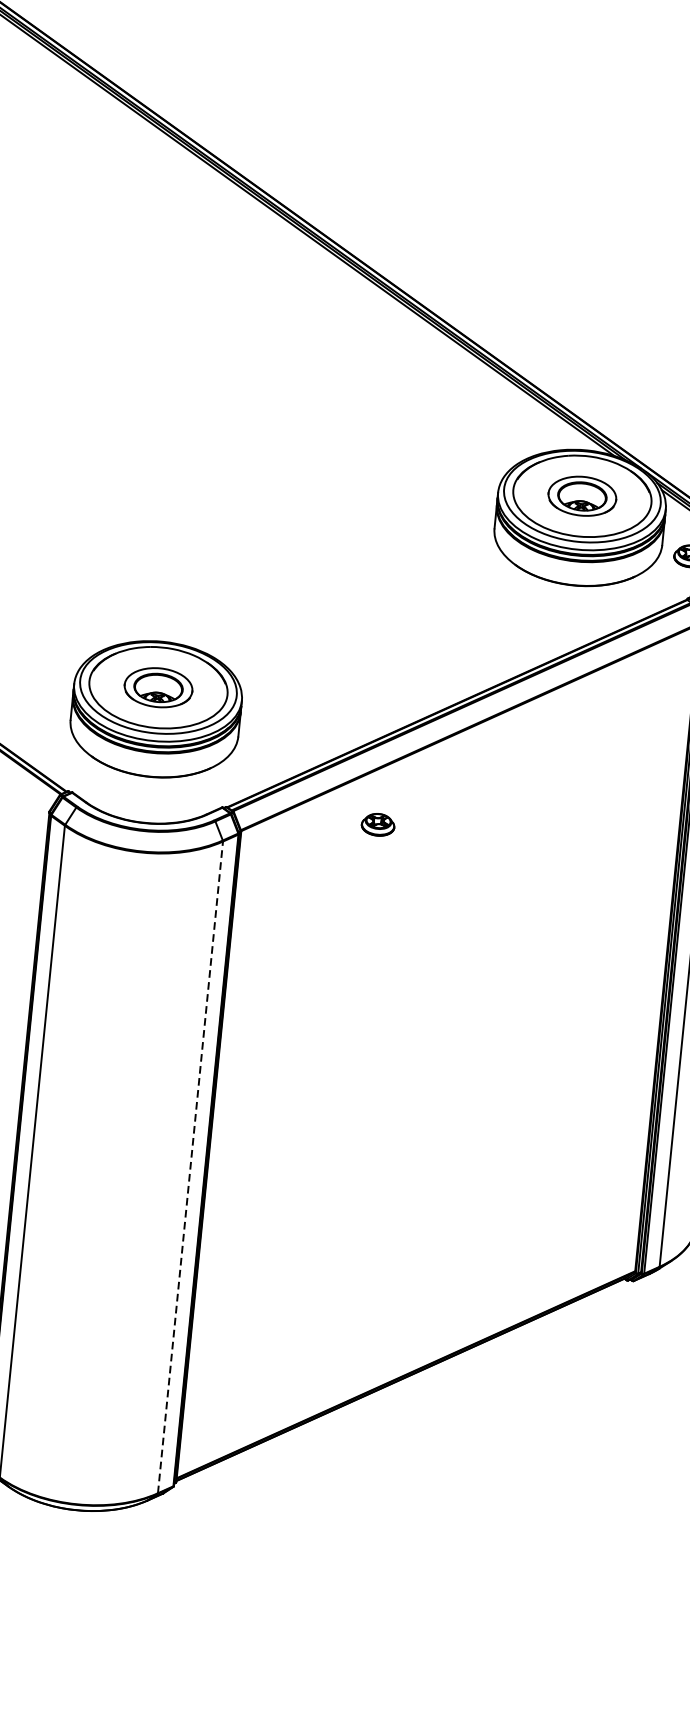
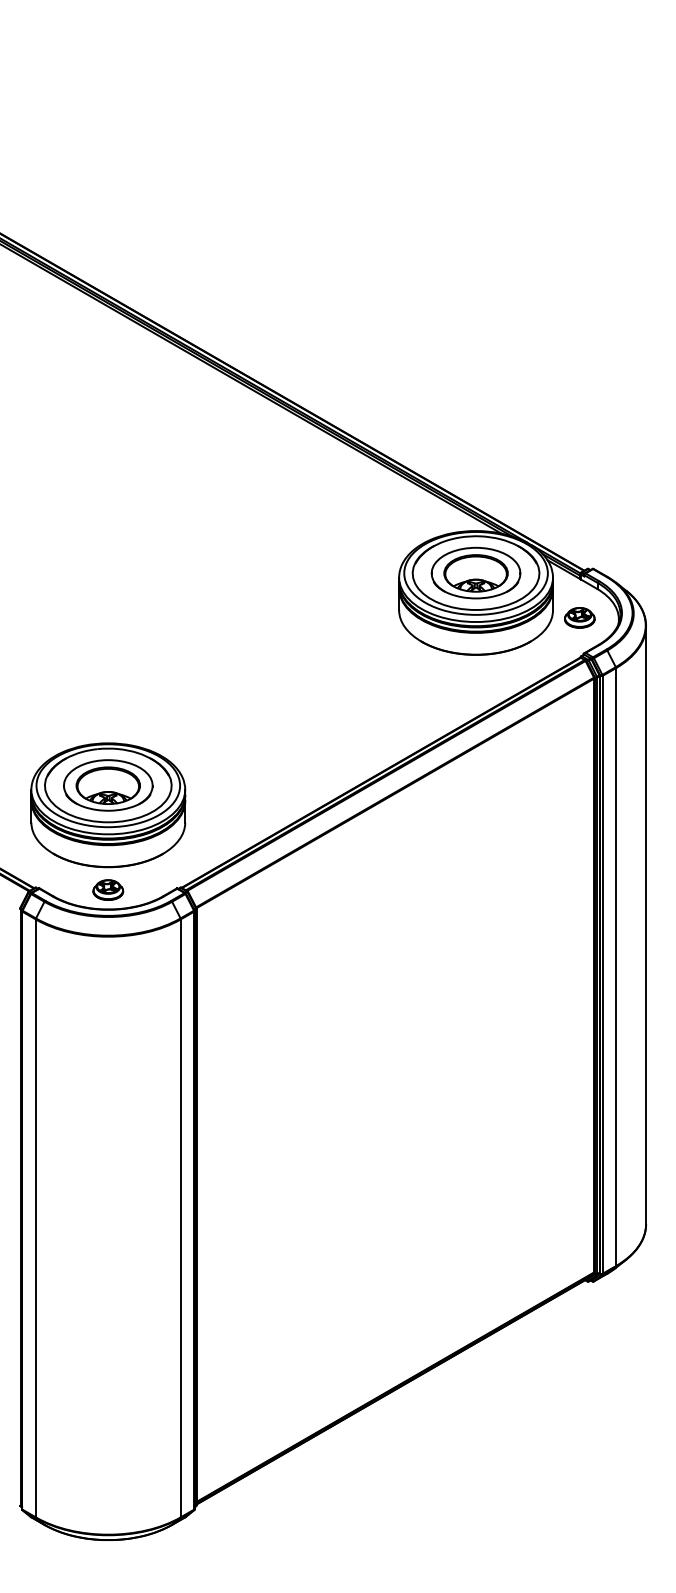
part: (581, 495) -> (475, 572), size x1.43
part: (158, 687) -> (108, 785), size x1.43
part: (378, 824) -> (108, 889), moved
line: (190, 1167) -> (180, 1218), dashed -> solid

